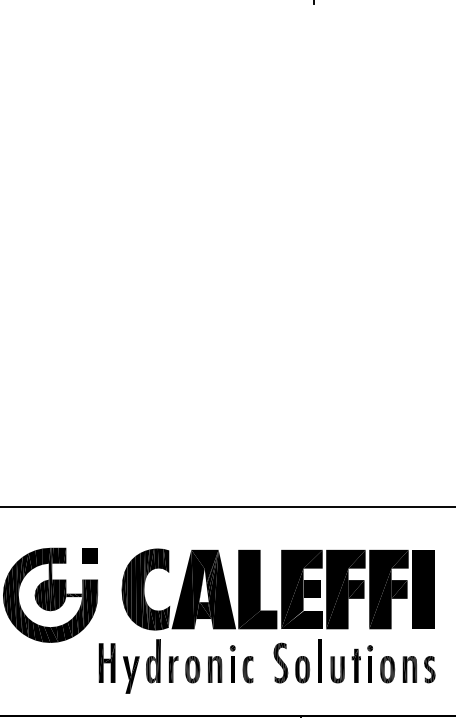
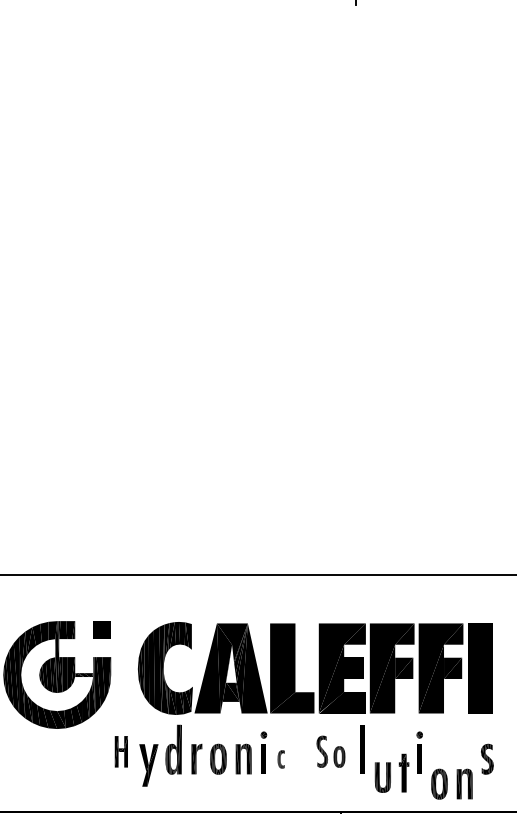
part: (106, 662) -> (120, 751), size x0.7
part: (291, 662) -> (330, 751), size x0.7
part: (345, 665) -> (391, 772), moved
part: (247, 669) -> (280, 759), size x0.6
part: (398, 669) -> (451, 784), moved

